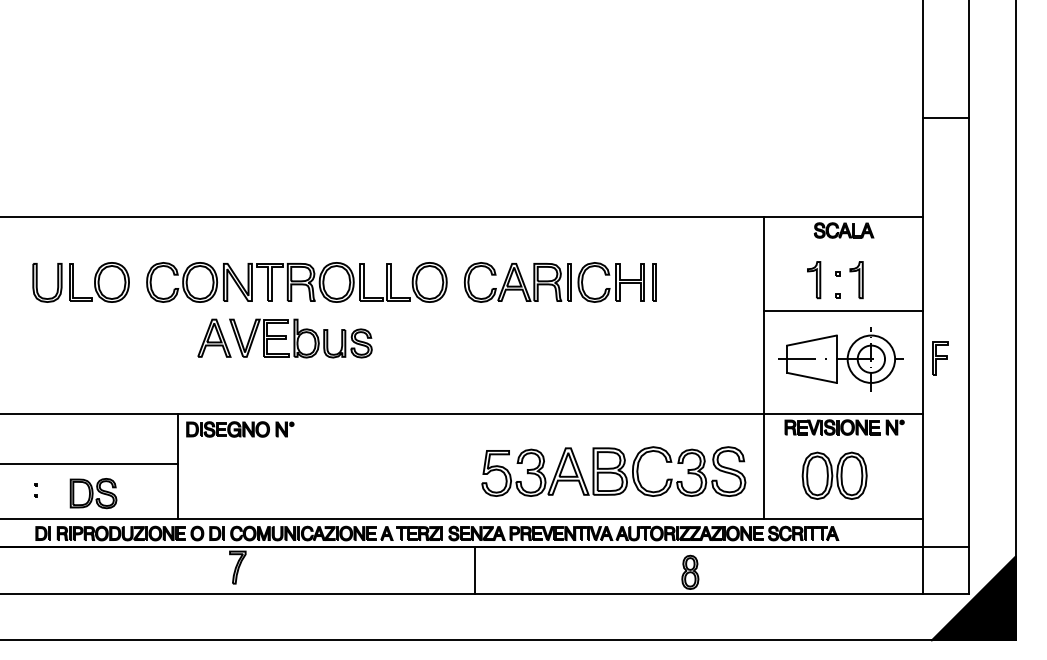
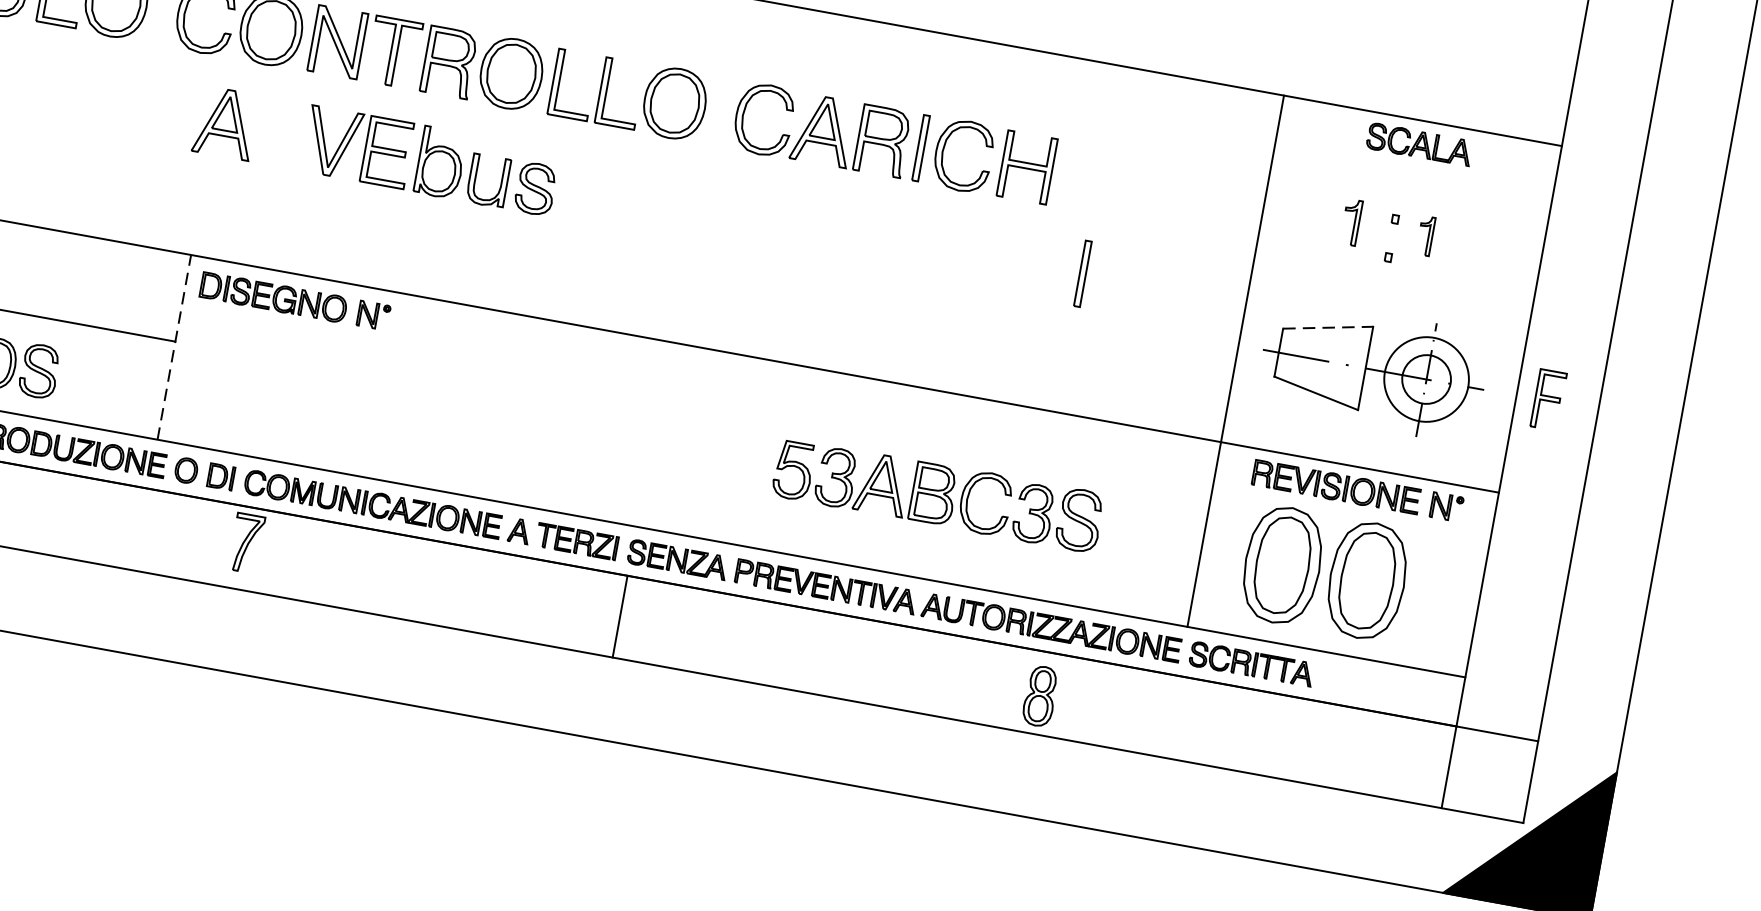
part: (814, 280) -> (1351, 222), size x0.7
part: (856, 280) -> (1425, 236), size x0.6
line: (653, 282) -> (1081, 273), moved
line: (843, 311) -> (1392, 286), removed
part: (214, 337) -> (226, 121), moved
line: (812, 340) -> (1329, 327), solid -> dashed
line: (178, 466) -> (174, 346), solid -> dashed
part: (613, 471) -> (937, 494), size x0.7
part: (834, 475) -> (1324, 572), size x1.4
line: (474, 570) -> (619, 616), moved

